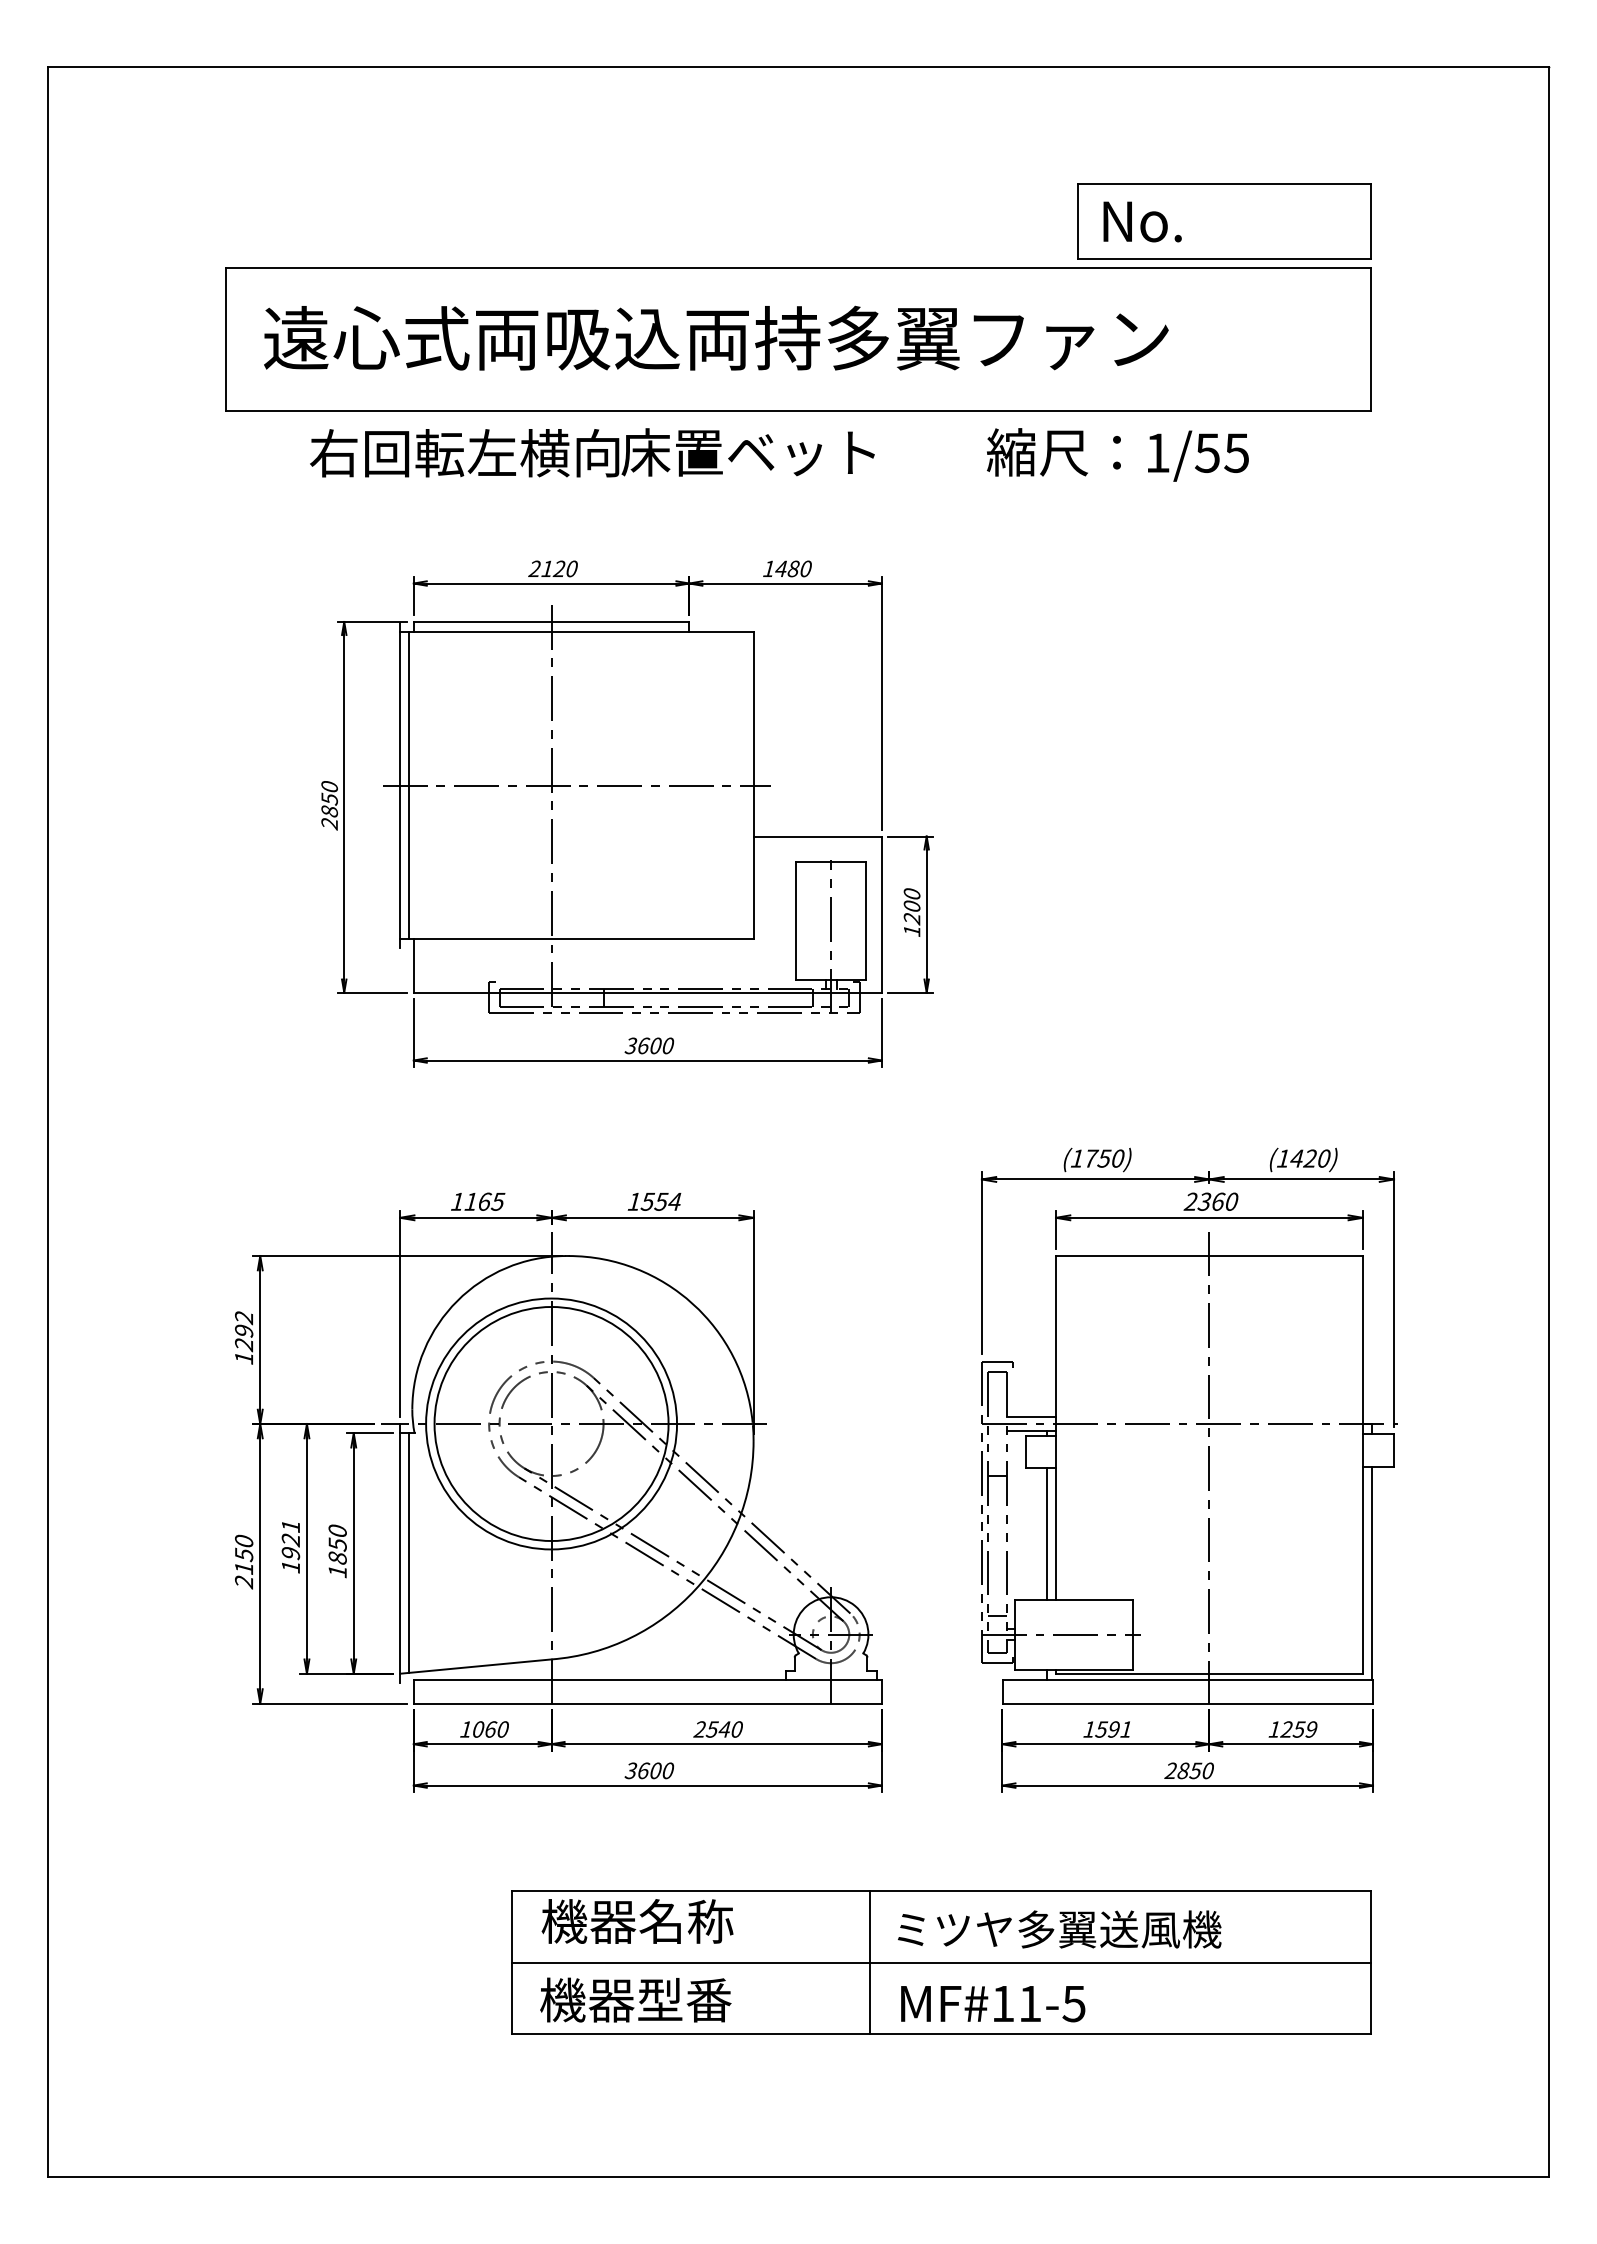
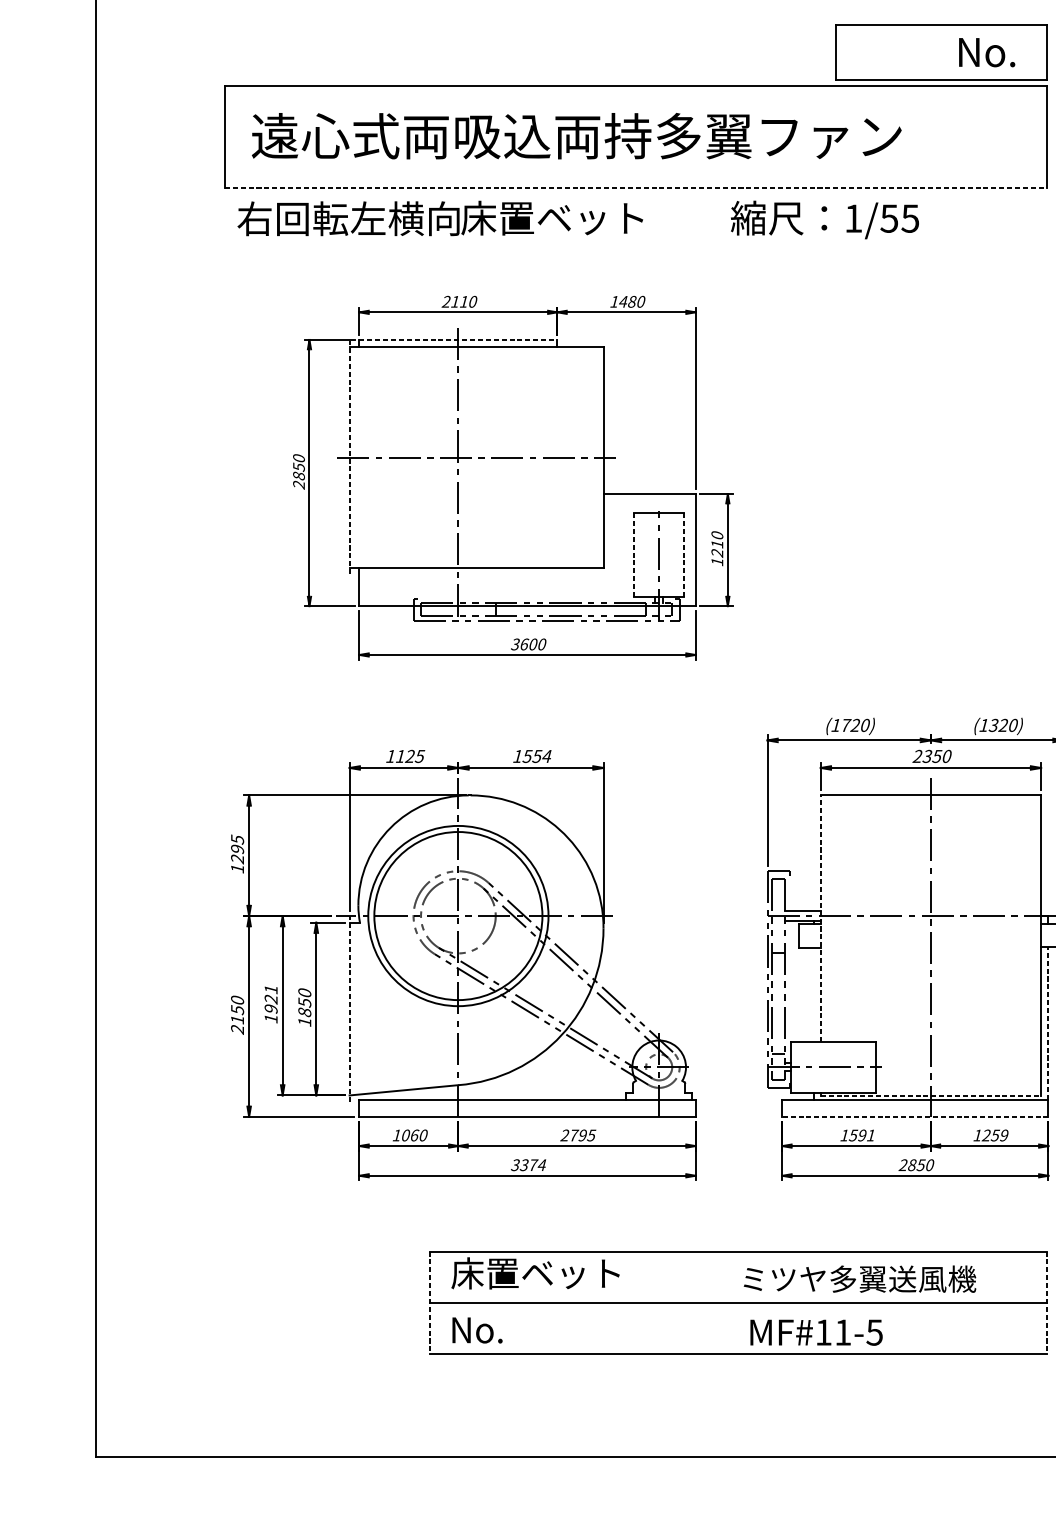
text: (1142, 221) -> (987, 52), moved
line: (799, 410) -> (636, 188), solid -> dashed
text: (592, 452) -> (440, 218), moved
text: (1117, 454) -> (824, 219), moved
text: (558, 568) -> (463, 301), 2120 -> 2110
line: (551, 622) -> (458, 340), solid -> dashed
line: (400, 785) -> (349, 457), solid -> dashed
line: (408, 785) -> (355, 457), removed
text: (911, 906) -> (716, 544), 1200 -> 1210
line: (795, 921) -> (633, 555), solid -> dashed
line: (866, 921) -> (684, 555), solid -> dashed
text: (1103, 1158) -> (854, 725), (1750) -> (1720)
text: (1296, 1158) -> (993, 725), (1420) -> (1320)
text: (484, 1201) -> (410, 756), 1165 -> 1125
text: (1217, 1201) -> (936, 756), 2360 -> 2350
text: (244, 1317) -> (237, 839), 1292 -> 1295
line: (1055, 1427) -> (820, 918), solid -> dashed
line: (1047, 1533) -> (814, 994), removed
line: (400, 1552) -> (349, 1008), solid -> dashed
line: (408, 1552) -> (355, 1008), removed
line: (1371, 1573) -> (1047, 1023), solid -> dashed
line: (1209, 1674) -> (930, 1096), solid -> dashed
line: (1187, 1703) -> (915, 1116), solid -> dashed
text: (724, 1729) -> (582, 1135), 2540 -> 2795
text: (655, 1770) -> (533, 1164), 3600 -> 3374
text: (658, 1921) -> (535, 1273), 機器名称 -> 床置ベット
text: (1059, 1929) -> (859, 1279), moved
line: (512, 1962) -> (430, 1302), solid -> dashed
line: (870, 1962) -> (687, 1302), removed
line: (1370, 1962) -> (1046, 1302), solid -> dashed
text: (635, 1999) -> (518, 1329), 機器型番 -> No.
text: (993, 2004) -> (816, 1333), moved

